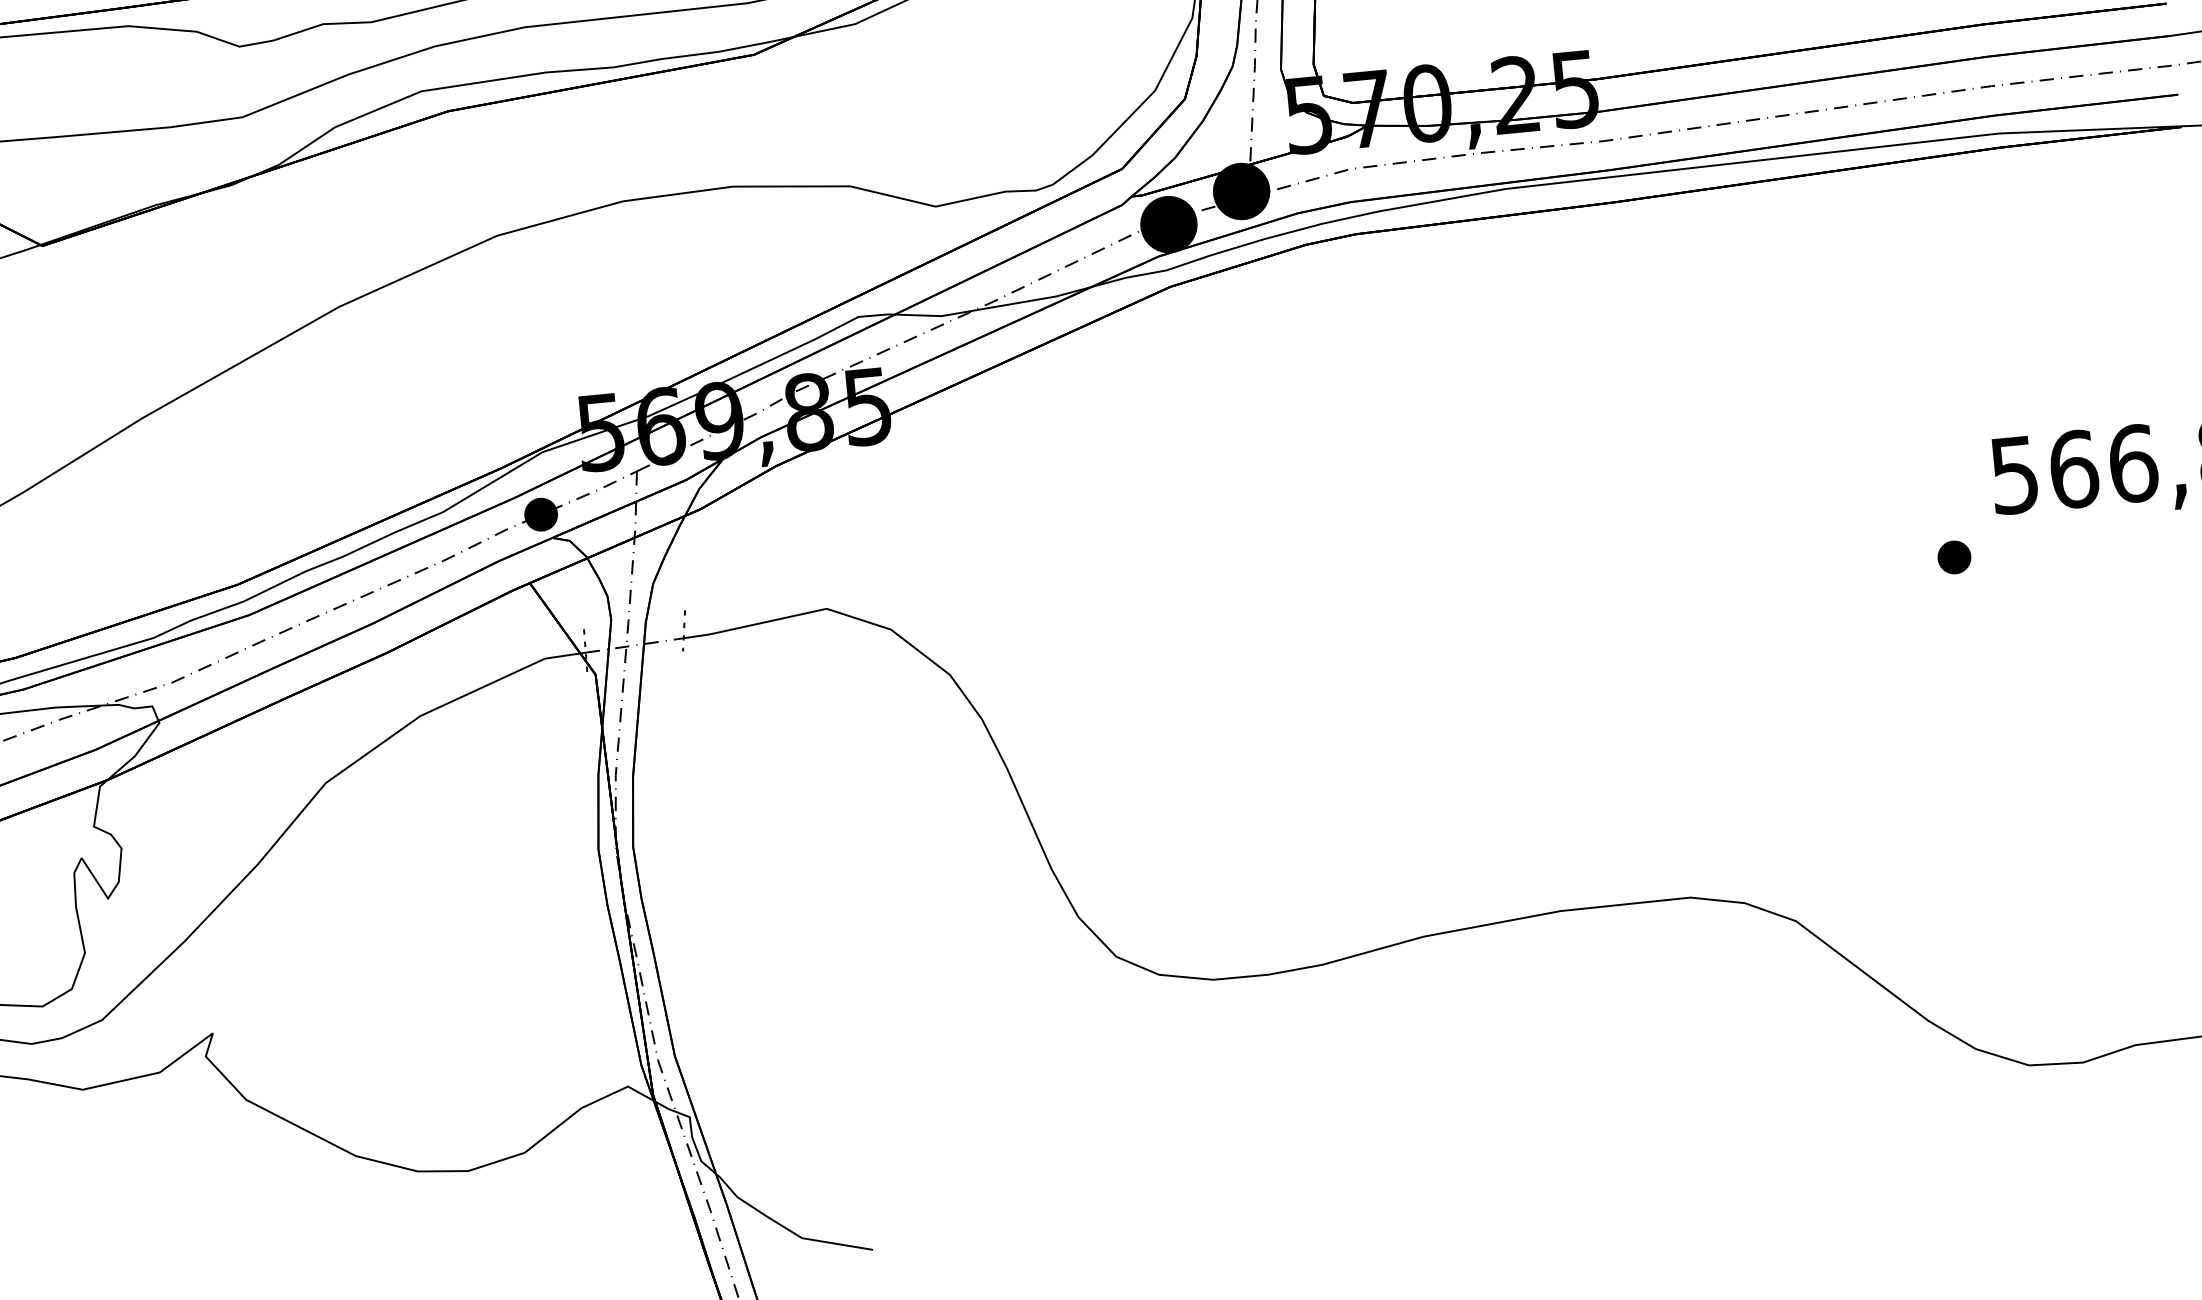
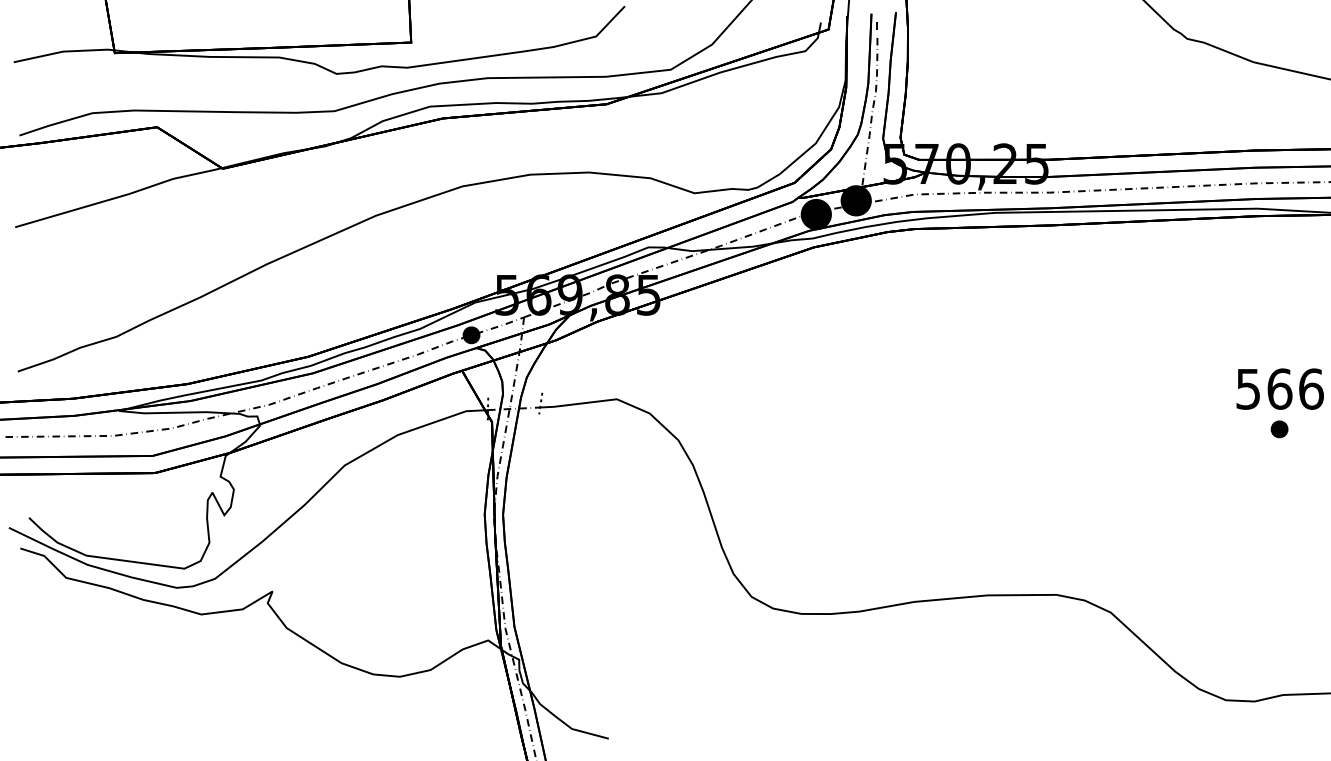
part: (1954, 557) -> (1279, 429), moved

